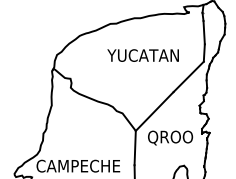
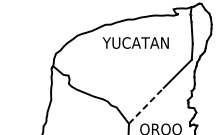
text: (142, 55) -> (135, 42), moved
line: (155, 111) -> (147, 105), solid -> dashed

